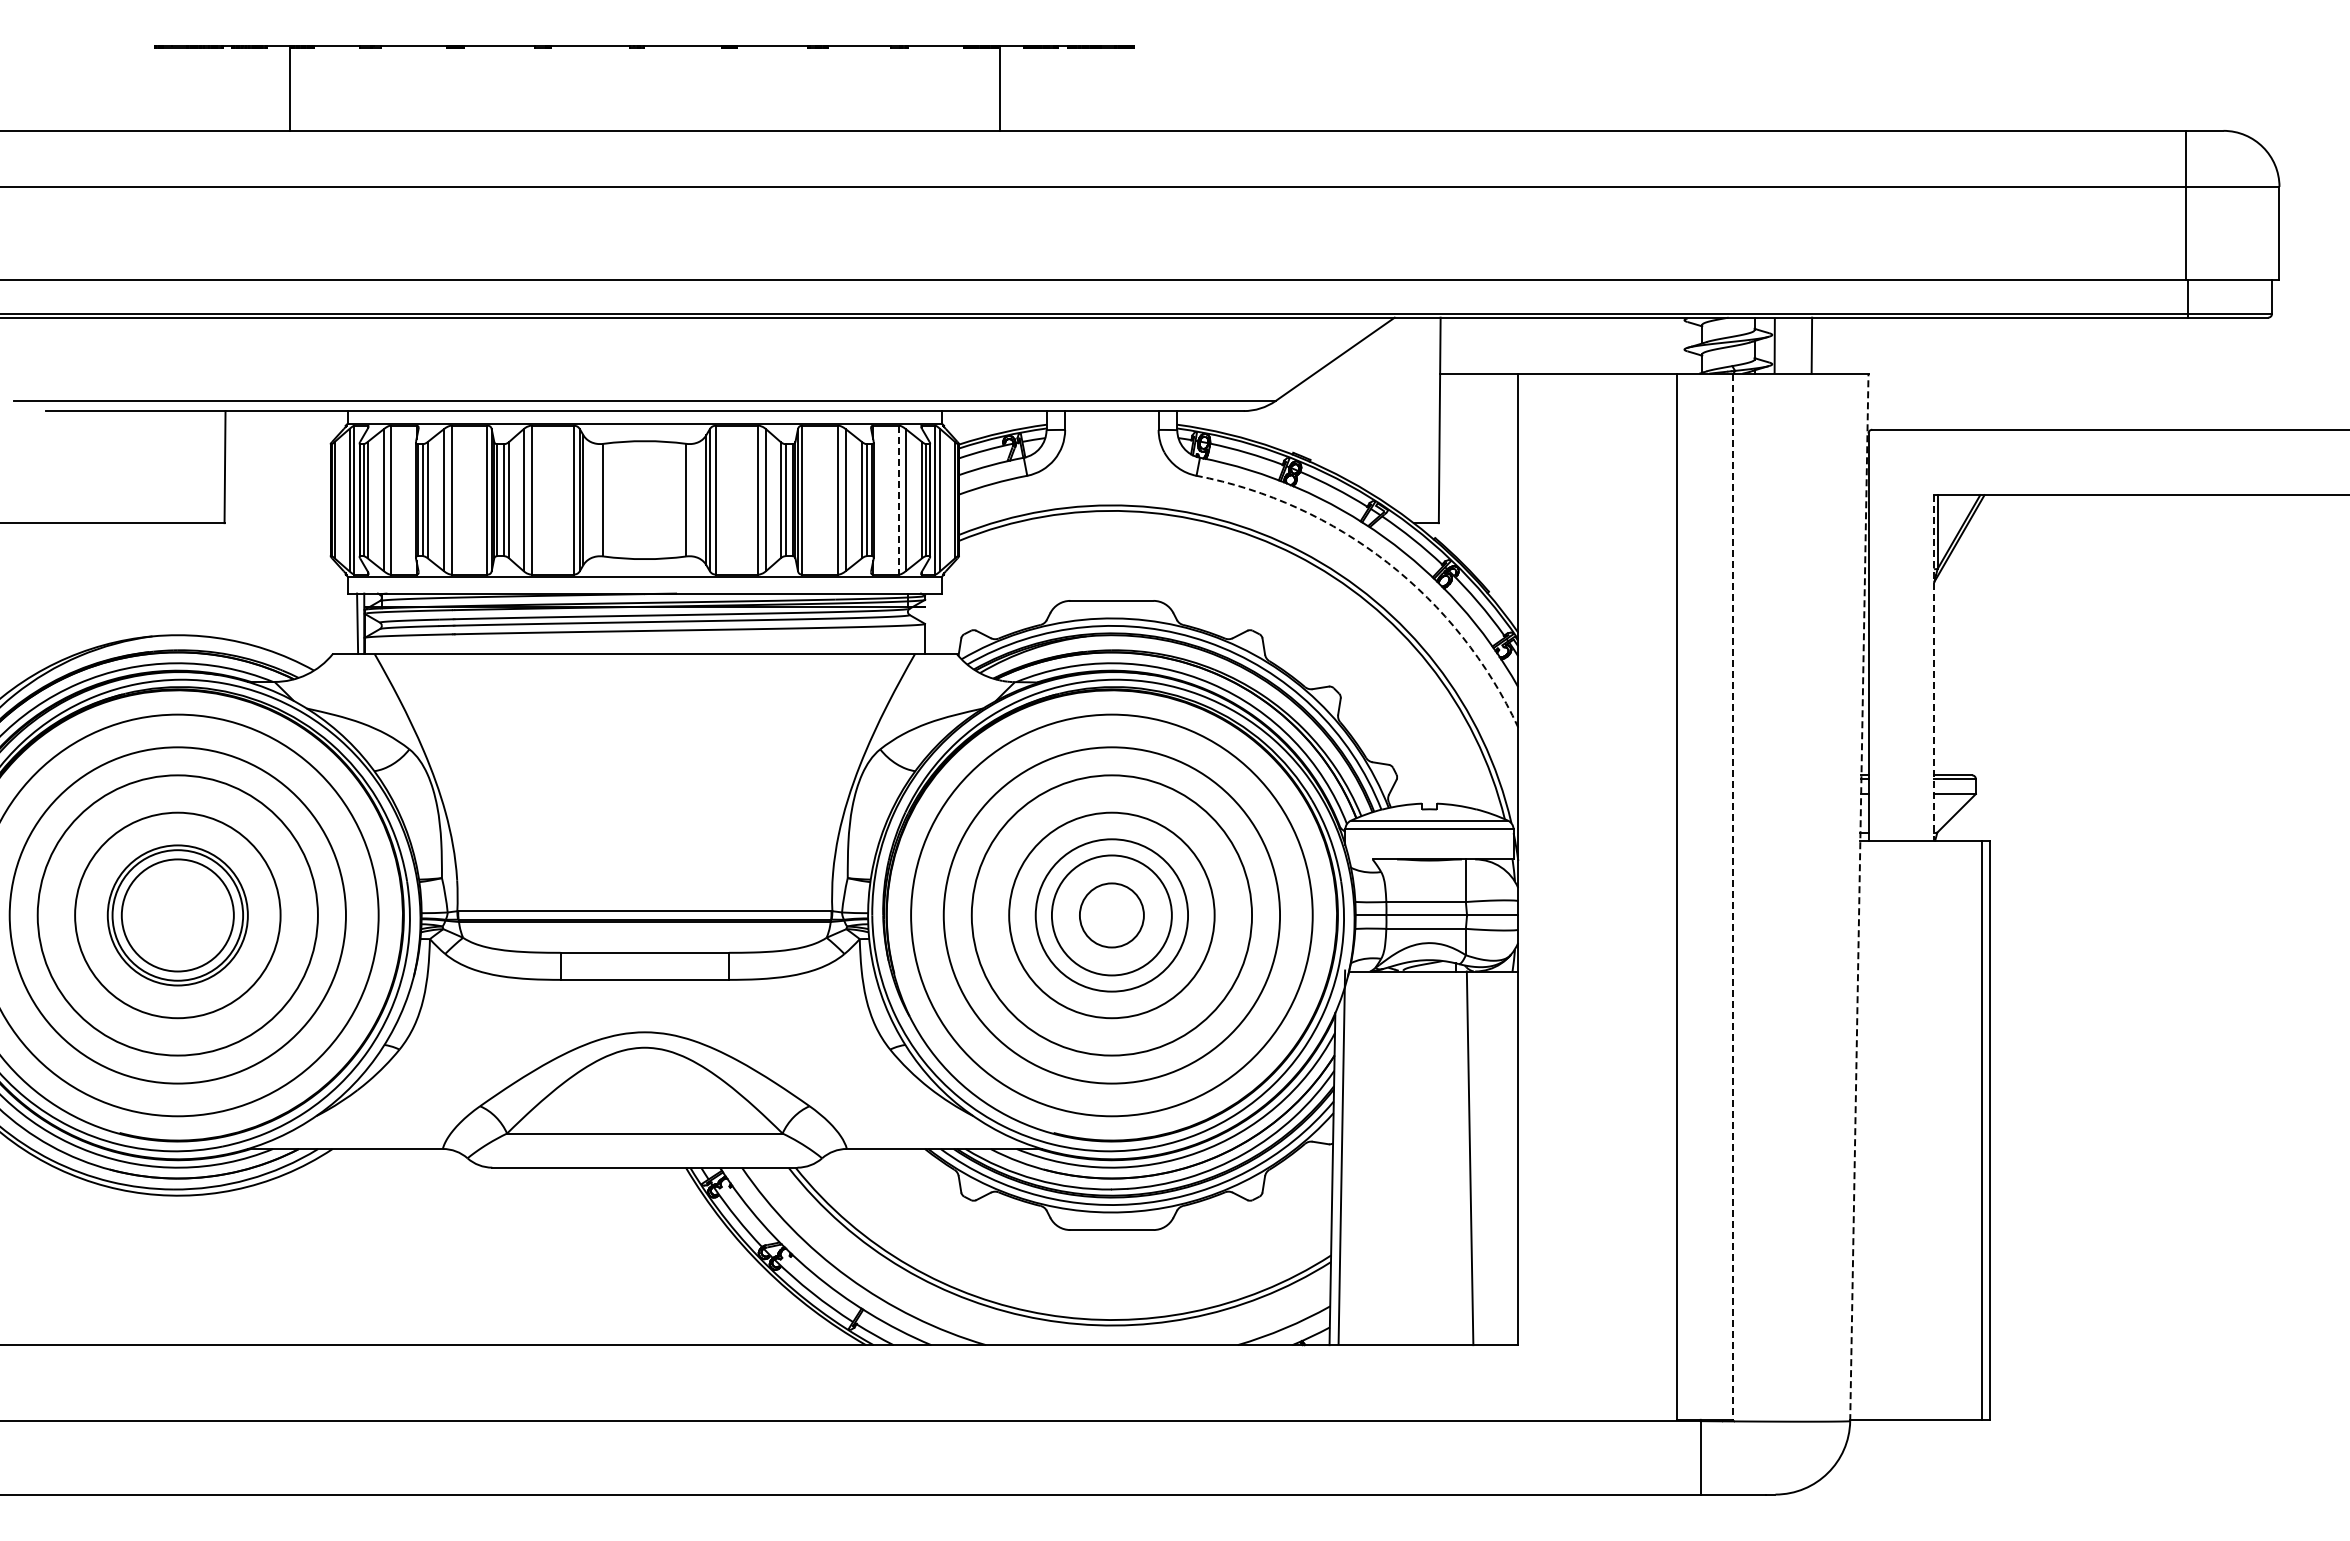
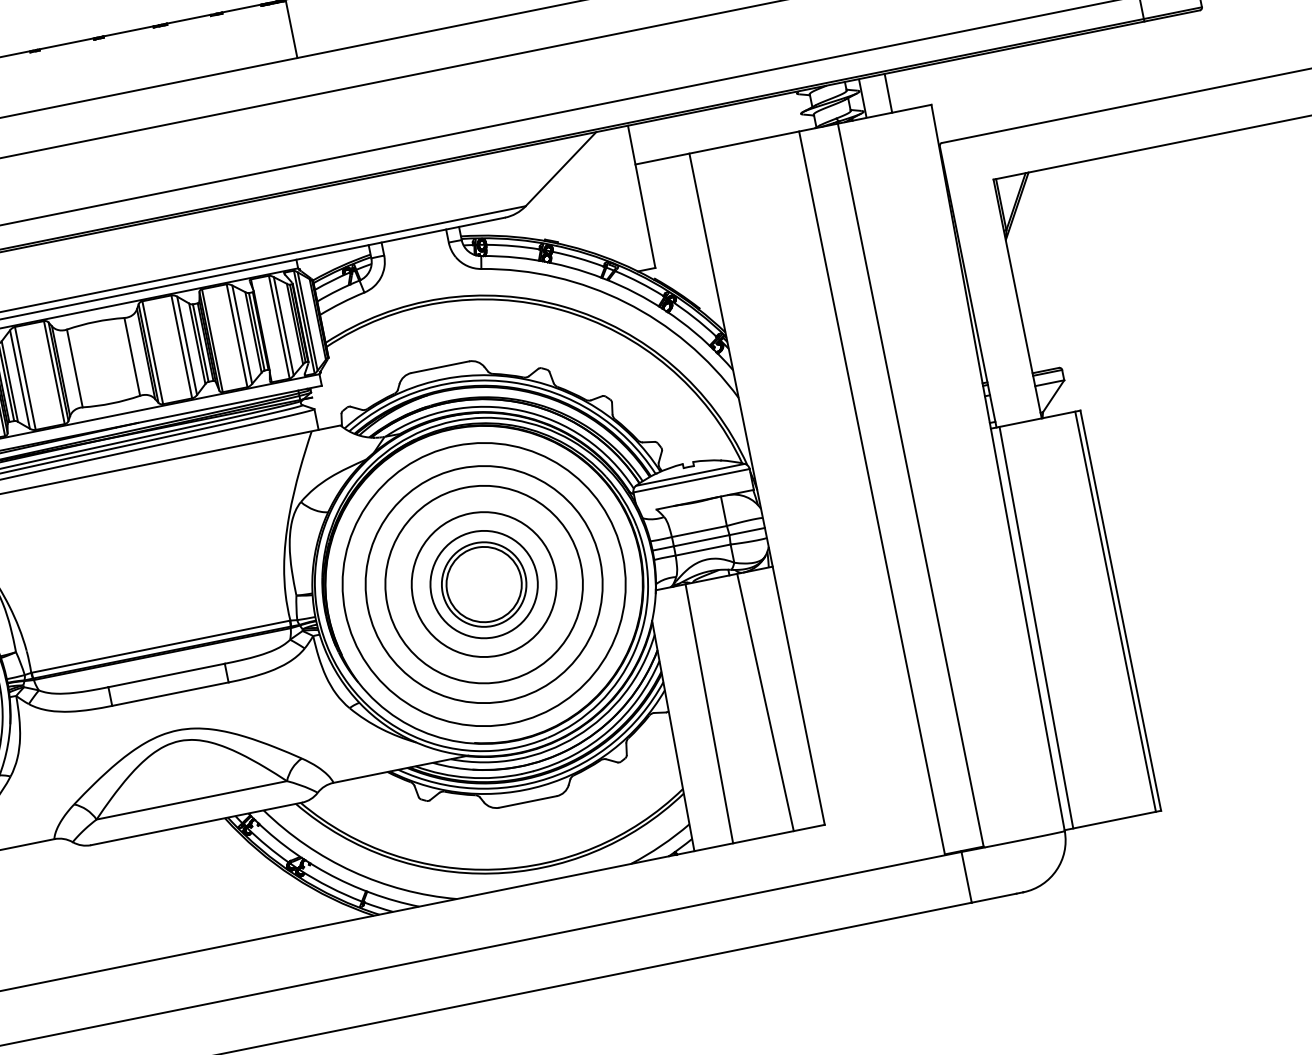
line: (899, 500) -> (279, 327), dashed -> solid
arc: (1387, 562) -> (625, 302), dashed -> solid
line: (1933, 667) -> (1017, 298), dashed -> solid
line: (1733, 897) -> (911, 485), dashed -> solid
line: (1859, 897) -> (998, 468), dashed -> solid
circle: (1111, 915) -> (483, 584), size x1.67
line: (1867, 1129) -> (1036, 627), added
line: (1341, 1157) -> (709, 713), moved

